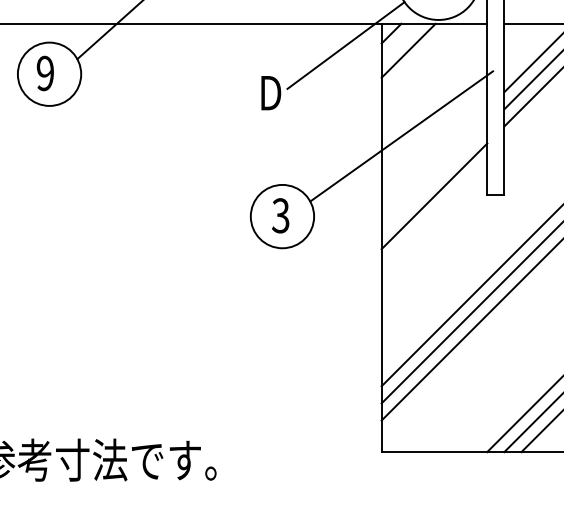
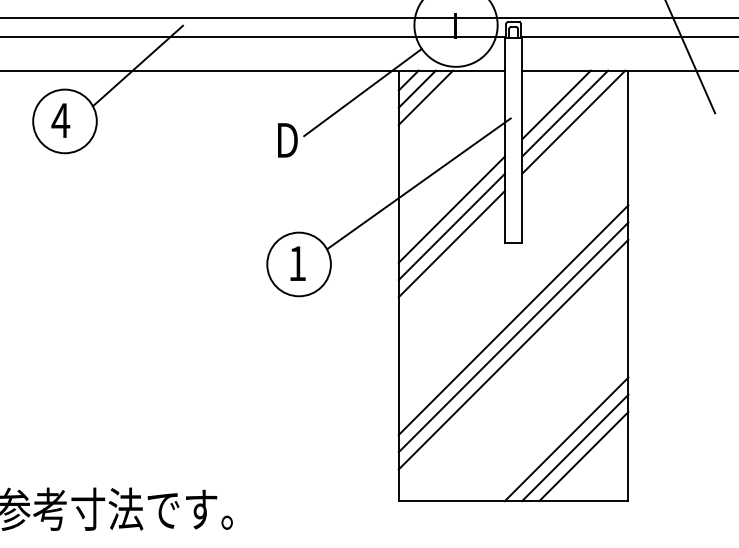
line: (399, 41) -> (416, 88), added
text: (45, 73) -> (60, 120), 9 -> 4
line: (434, 161) -> (451, 209), added
line: (434, 178) -> (451, 226), added
text: (279, 215) -> (296, 263), 3 -> 1

